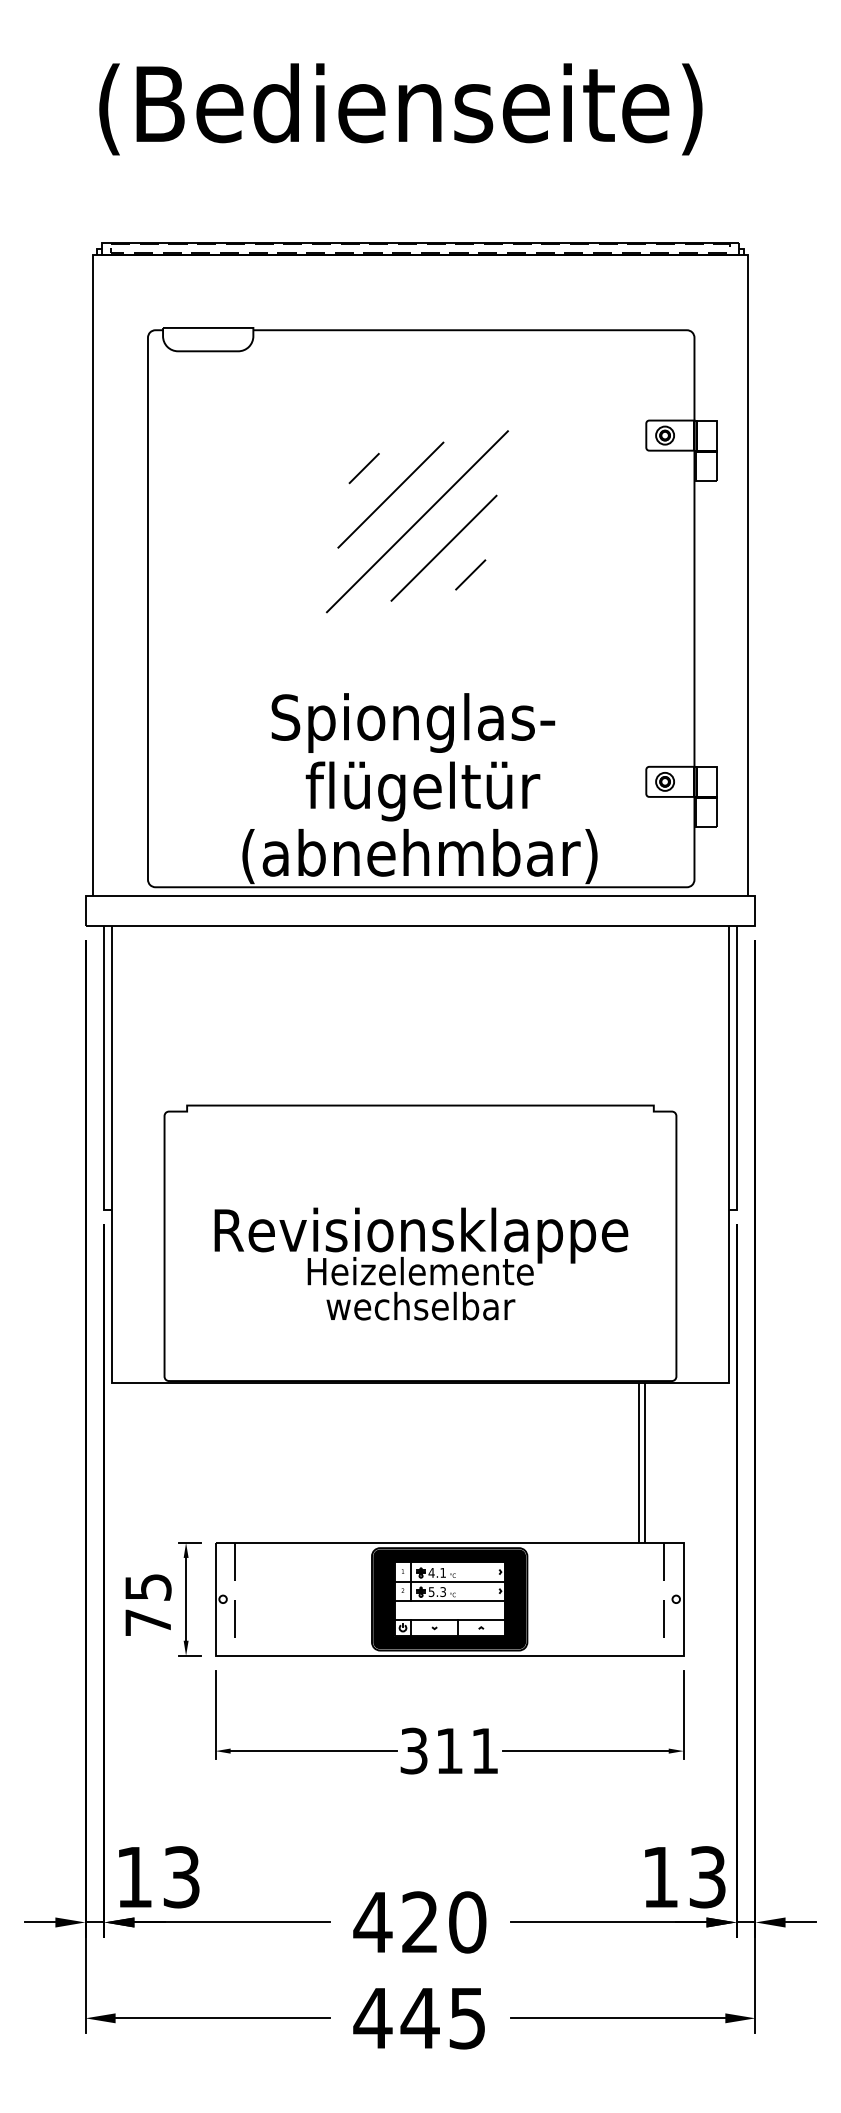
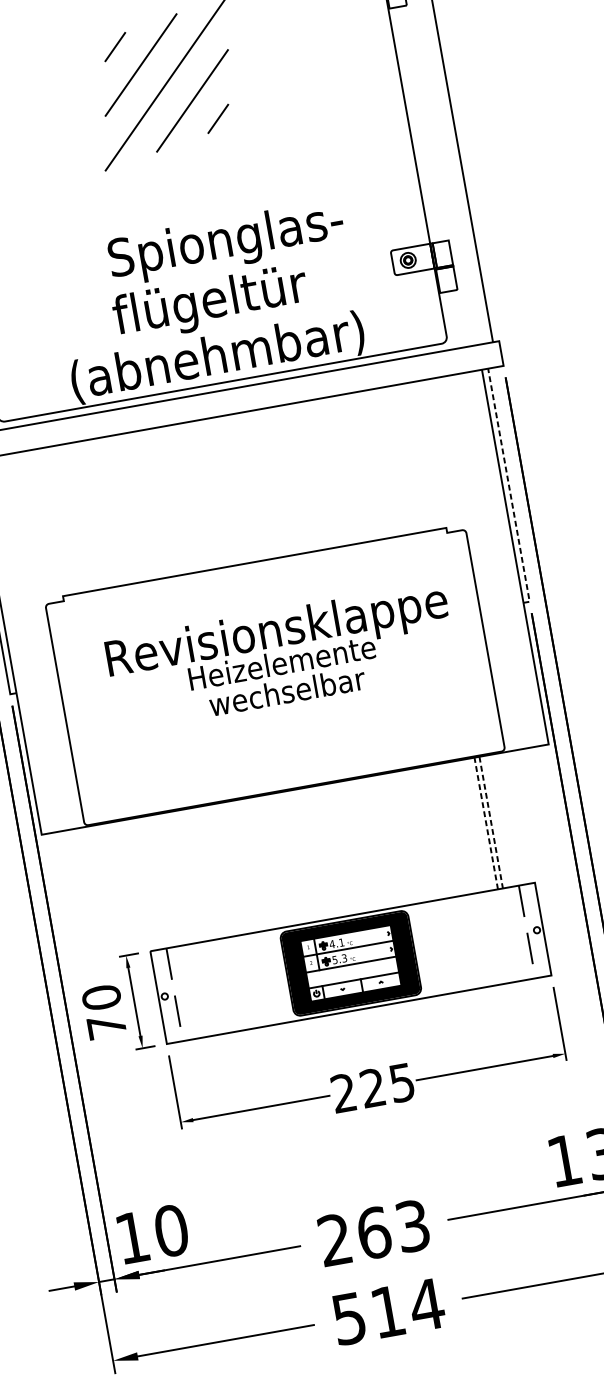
text: (413, 722) -> (226, 242), moved
line: (736, 1072) -> (509, 488), solid -> dashed
text: (421, 1263) -> (281, 656), moved
line: (638, 1462) -> (485, 823), solid -> dashed
line: (644, 1463) -> (491, 823), solid -> dashed
text: (148, 1587) -> (101, 997), 75 -> 70
text: (448, 1750) -> (372, 1087), 311 -> 225
text: (181, 1877) -> (171, 1231), 13 -> 10
text: (419, 1922) -> (373, 1233), 420 -> 263
text: (420, 2018) -> (388, 1311), 445 -> 514

